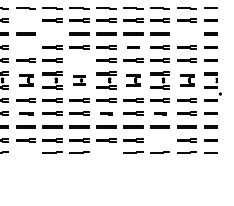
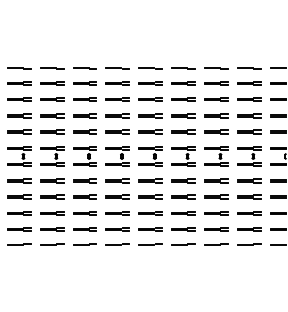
line: (26, 20) -> (52, 83), added
line: (52, 33) -> (84, 99), added
line: (187, 33) -> (249, 99), added
part: (26, 47) -> (52, 115), added
part: (133, 47) -> (183, 115), size x1.67
part: (79, 60) -> (117, 131), added
part: (26, 80) -> (52, 156), size x1.43
part: (79, 80) -> (117, 156), size x1.67
part: (133, 80) -> (183, 156), size x1.43
part: (187, 80) -> (249, 156), size x1.43
part: (26, 113) -> (52, 196), size x1.43
part: (106, 113) -> (150, 196), size x1.67
part: (160, 113) -> (216, 196), size x1.67
line: (160, 140) -> (216, 229), added
line: (26, 152) -> (52, 244), added
line: (106, 152) -> (150, 244), added

